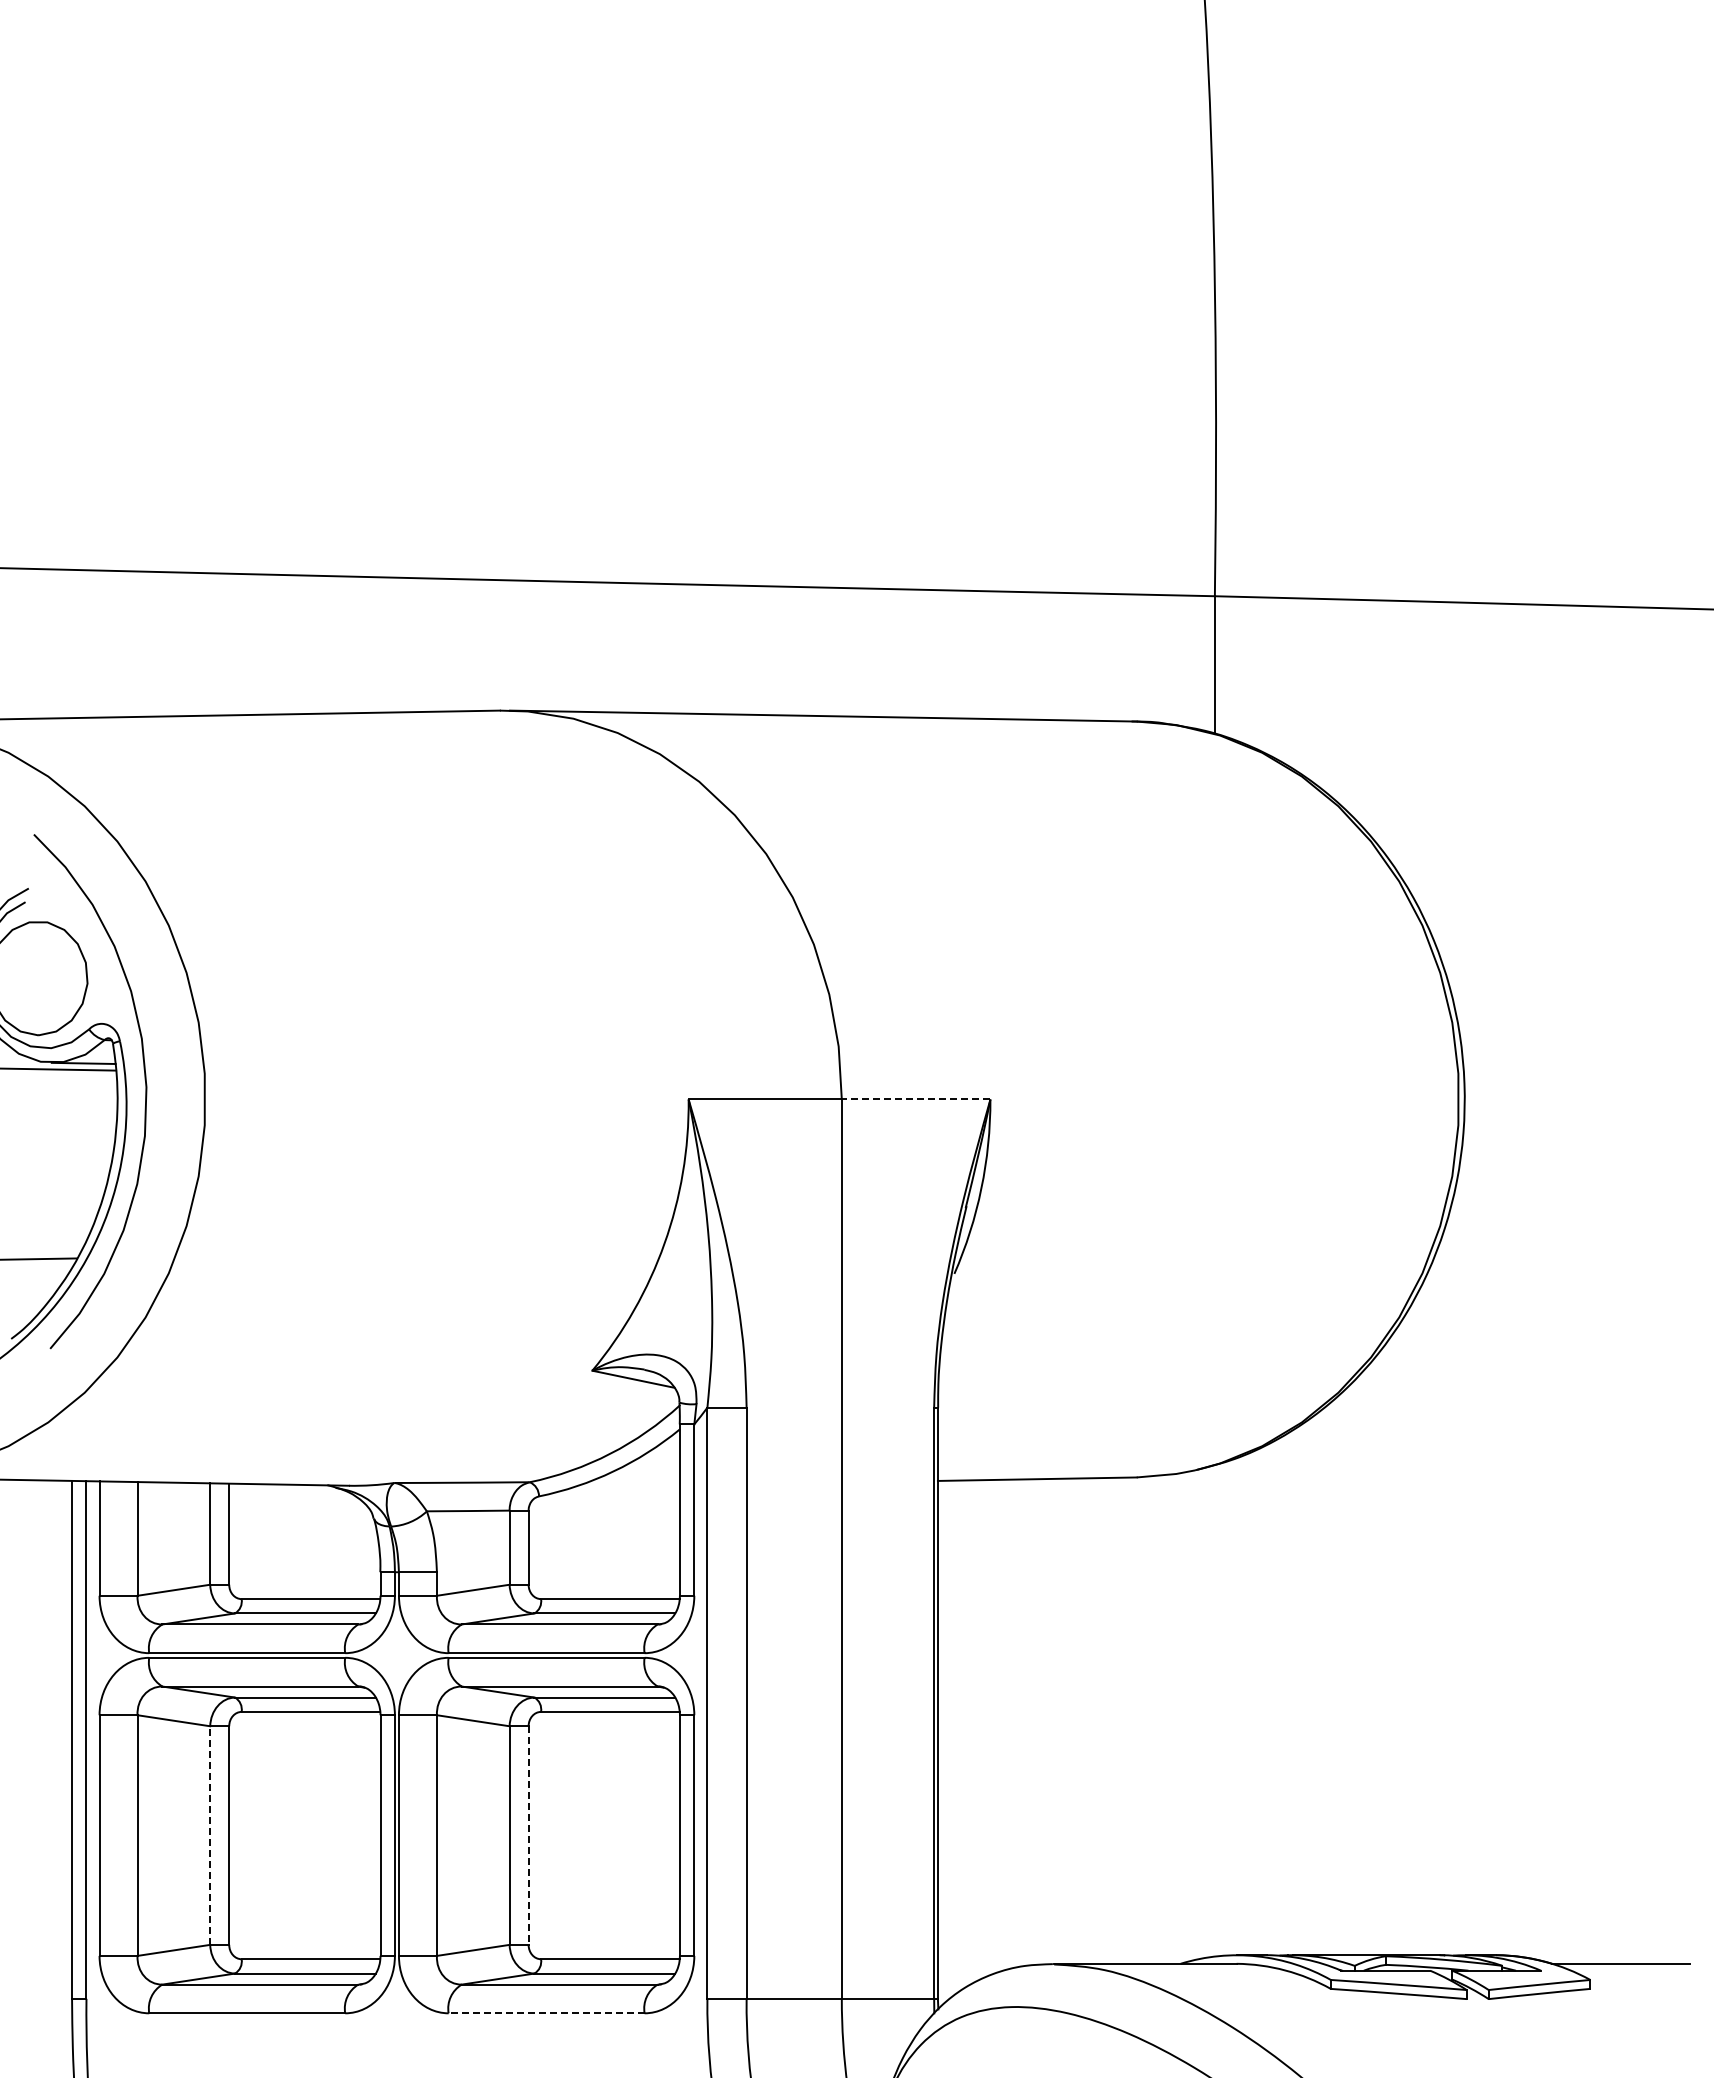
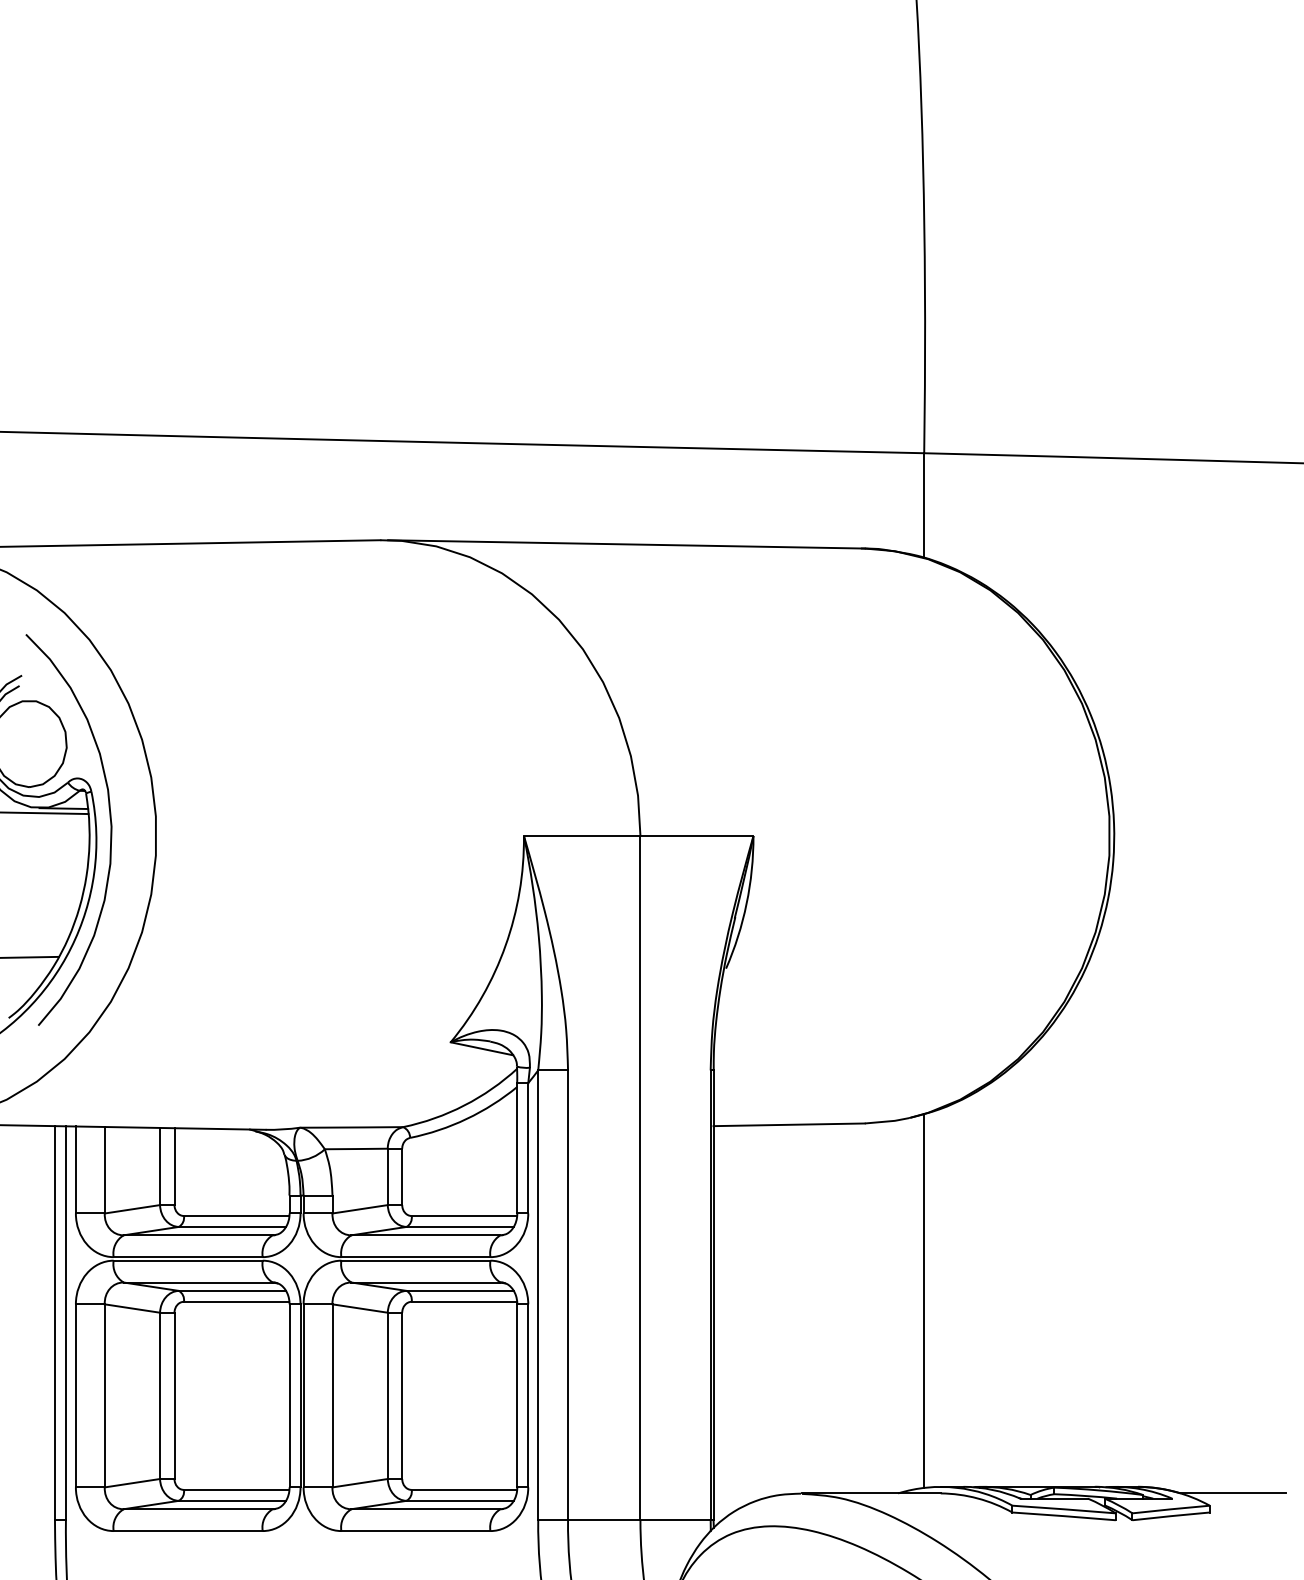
line: (915, 1099) -> (696, 836), dashed -> solid
line: (1214, 1710) -> (923, 1300), added
line: (210, 1835) -> (160, 1395), dashed -> solid
line: (528, 1836) -> (402, 1396), dashed -> solid
line: (546, 2013) -> (415, 1531), dashed -> solid

